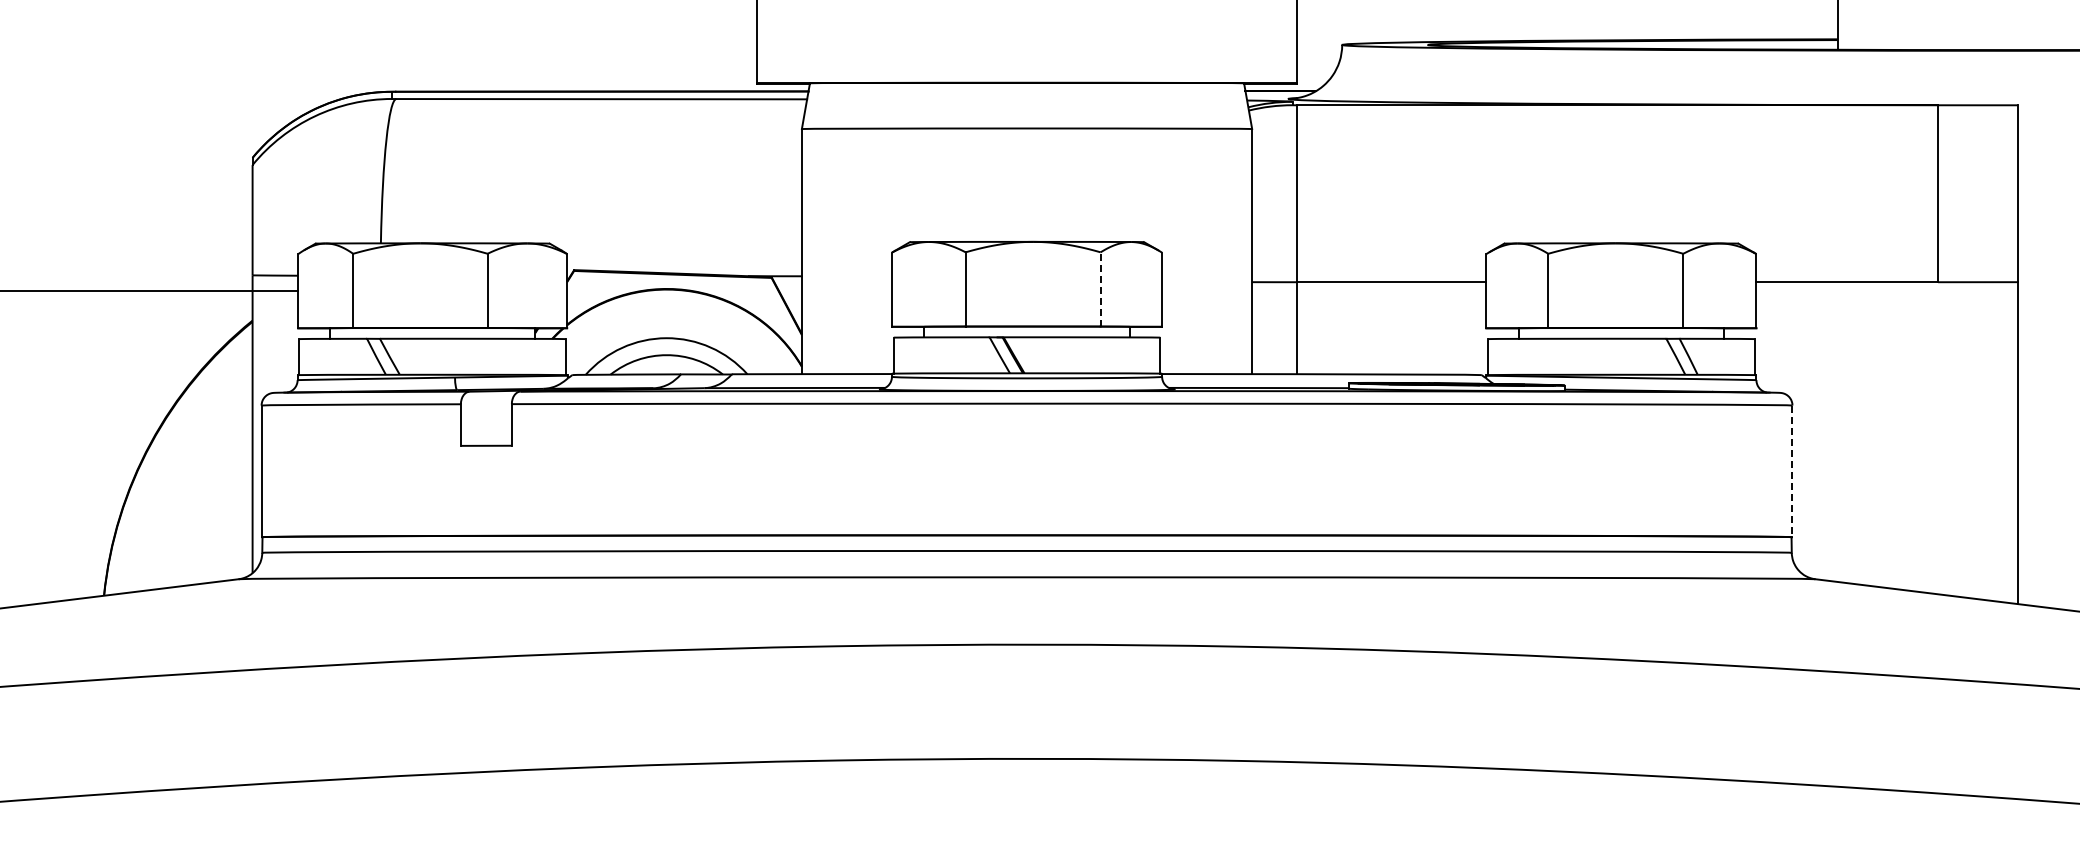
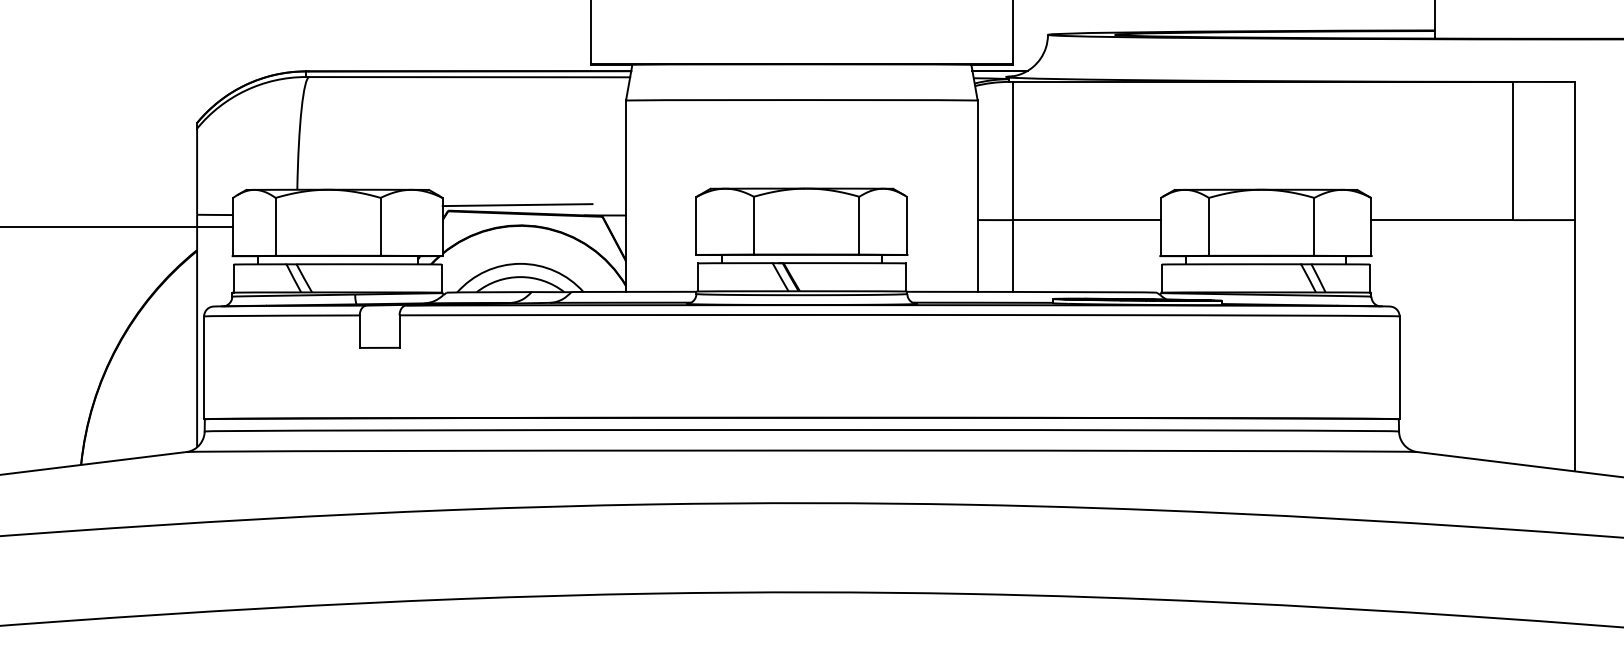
line: (662, 262) -> (517, 204), added
line: (1100, 288) -> (859, 225), dashed -> solid
line: (1792, 471) -> (1399, 367), dashed -> solid

